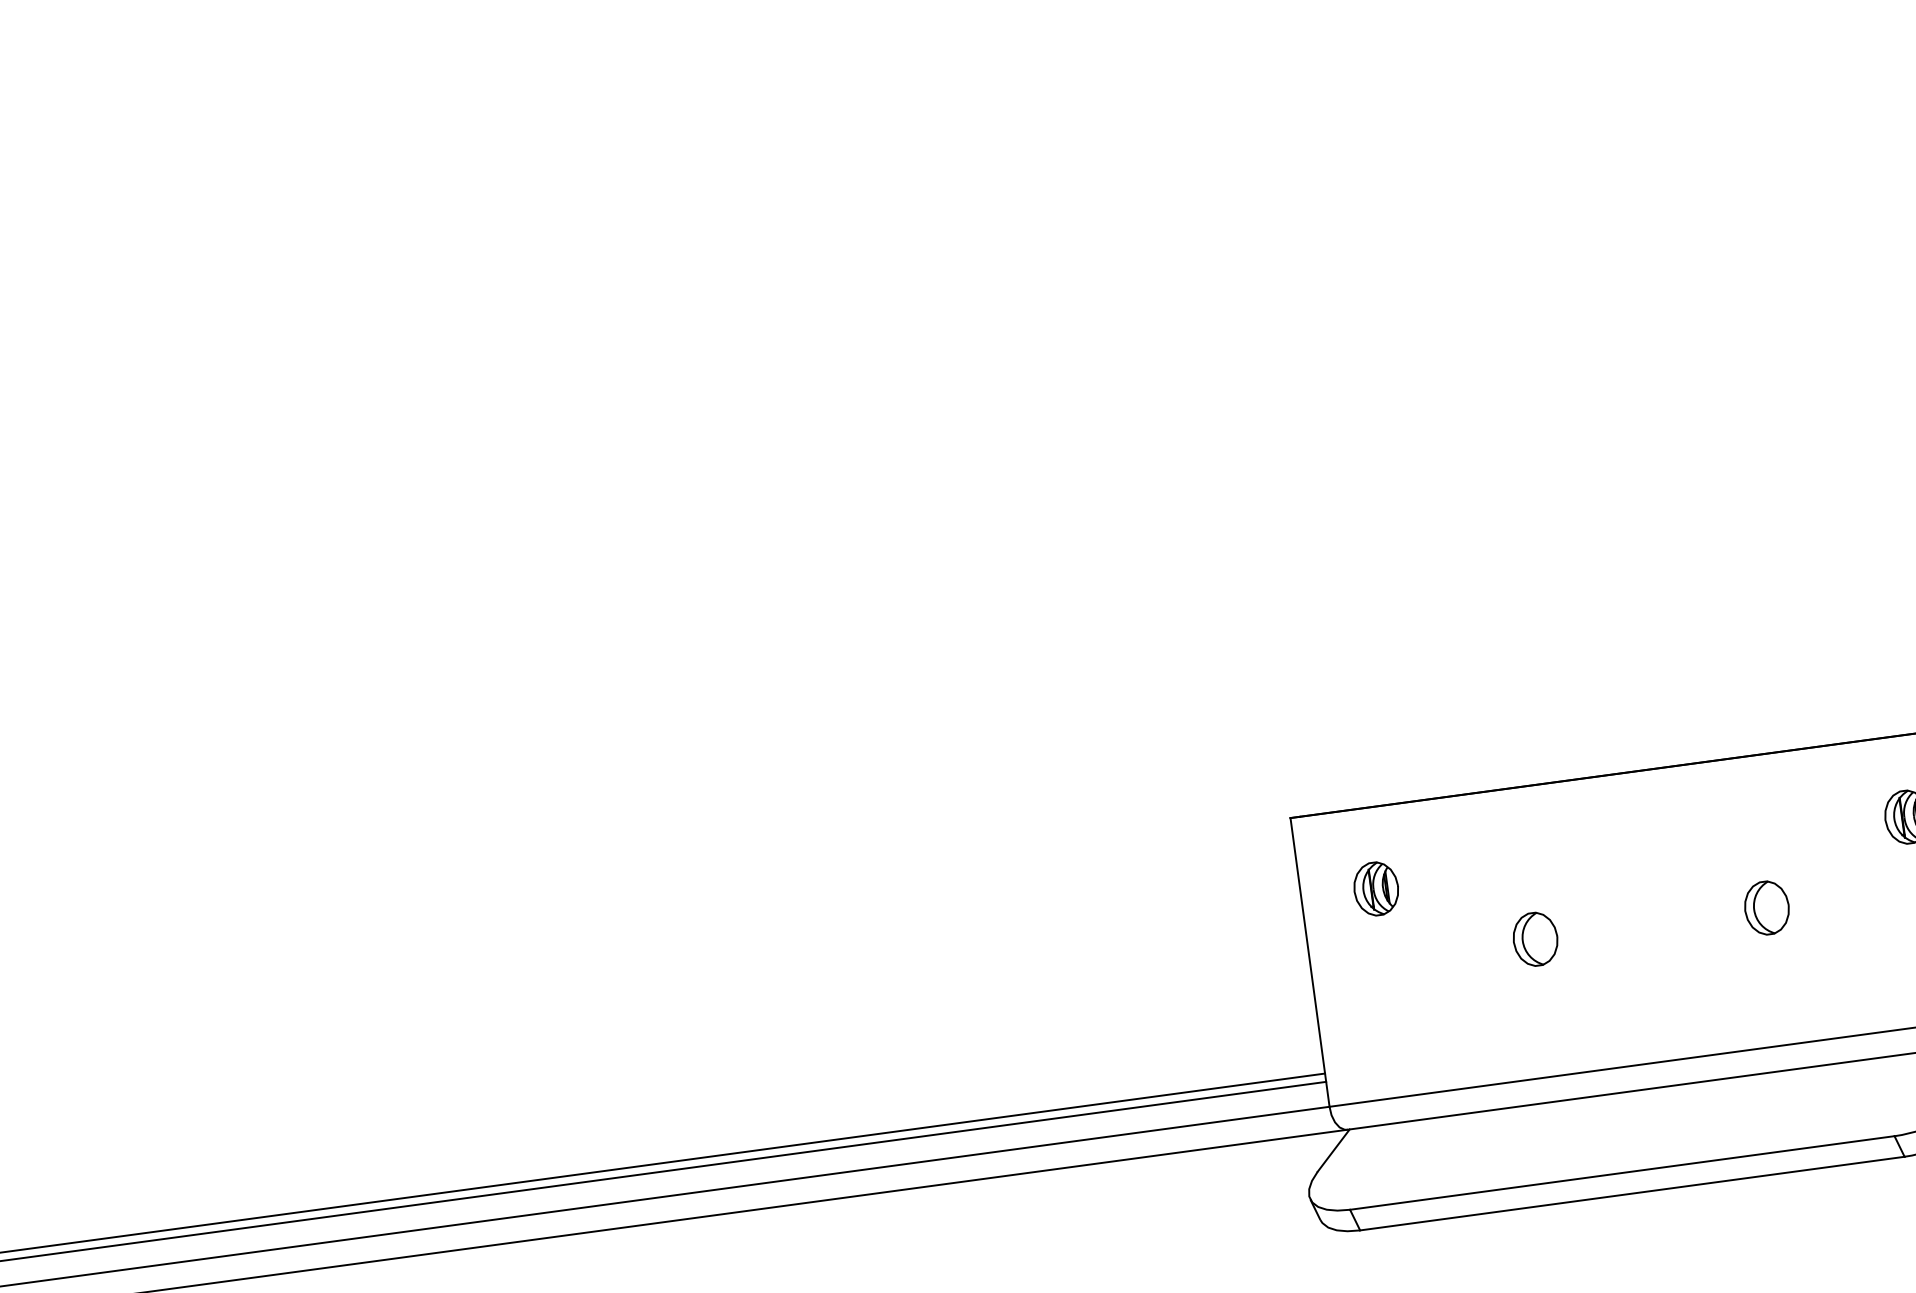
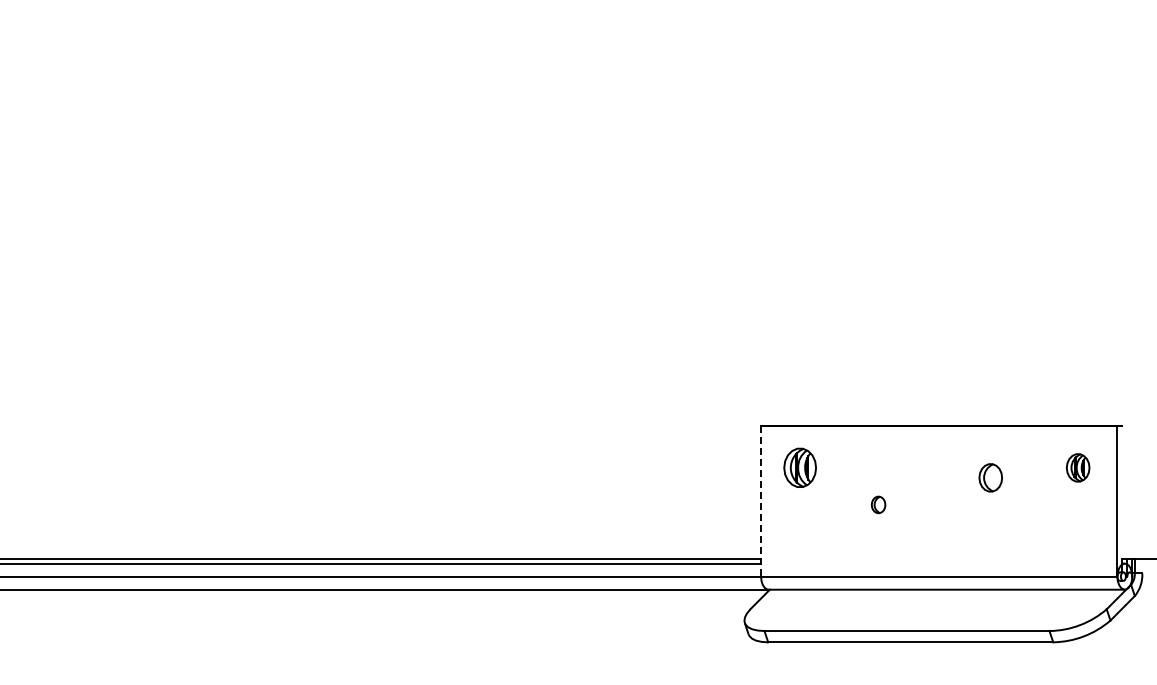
part: (1376, 888) -> (800, 467), size x1.4
part: (1766, 907) -> (990, 477), moved
part: (1535, 938) -> (878, 504), size x0.6
line: (1310, 963) -> (761, 501), solid -> dashed

